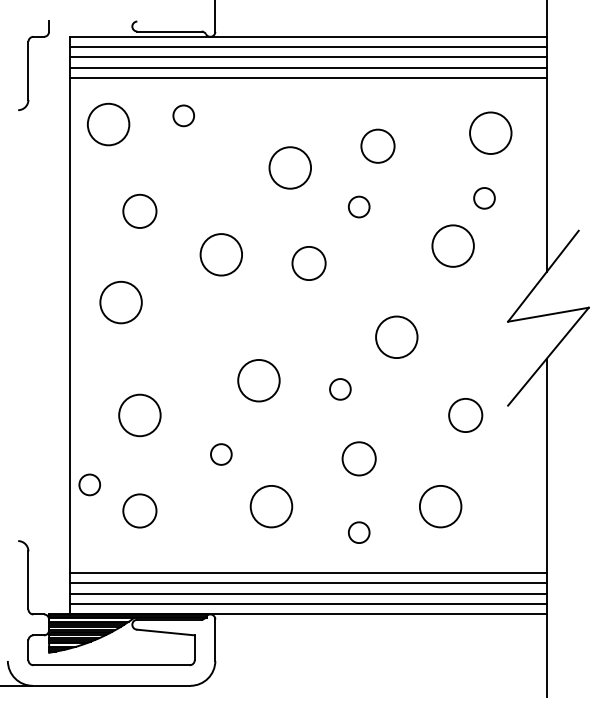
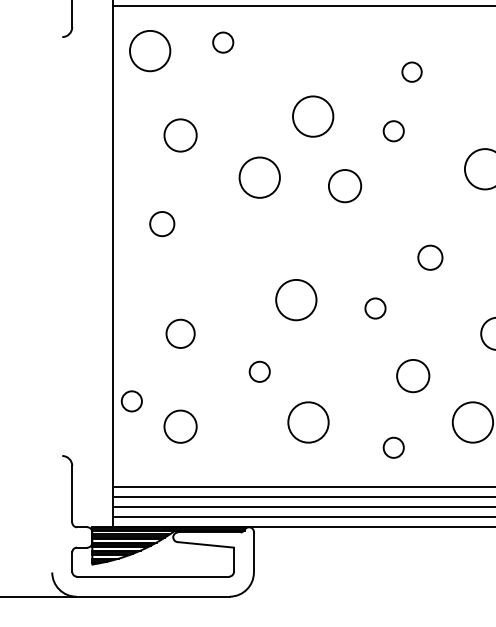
circle: (377, 145) -> (411, 71), size x0.6
circle: (289, 167) -> (312, 116), moved
circle: (120, 302) -> (161, 224), size x0.6
circle: (396, 336) -> (430, 257), size x0.6
circle: (139, 415) -> (180, 333), size x0.7
circle: (358, 458) -> (412, 375), moved

